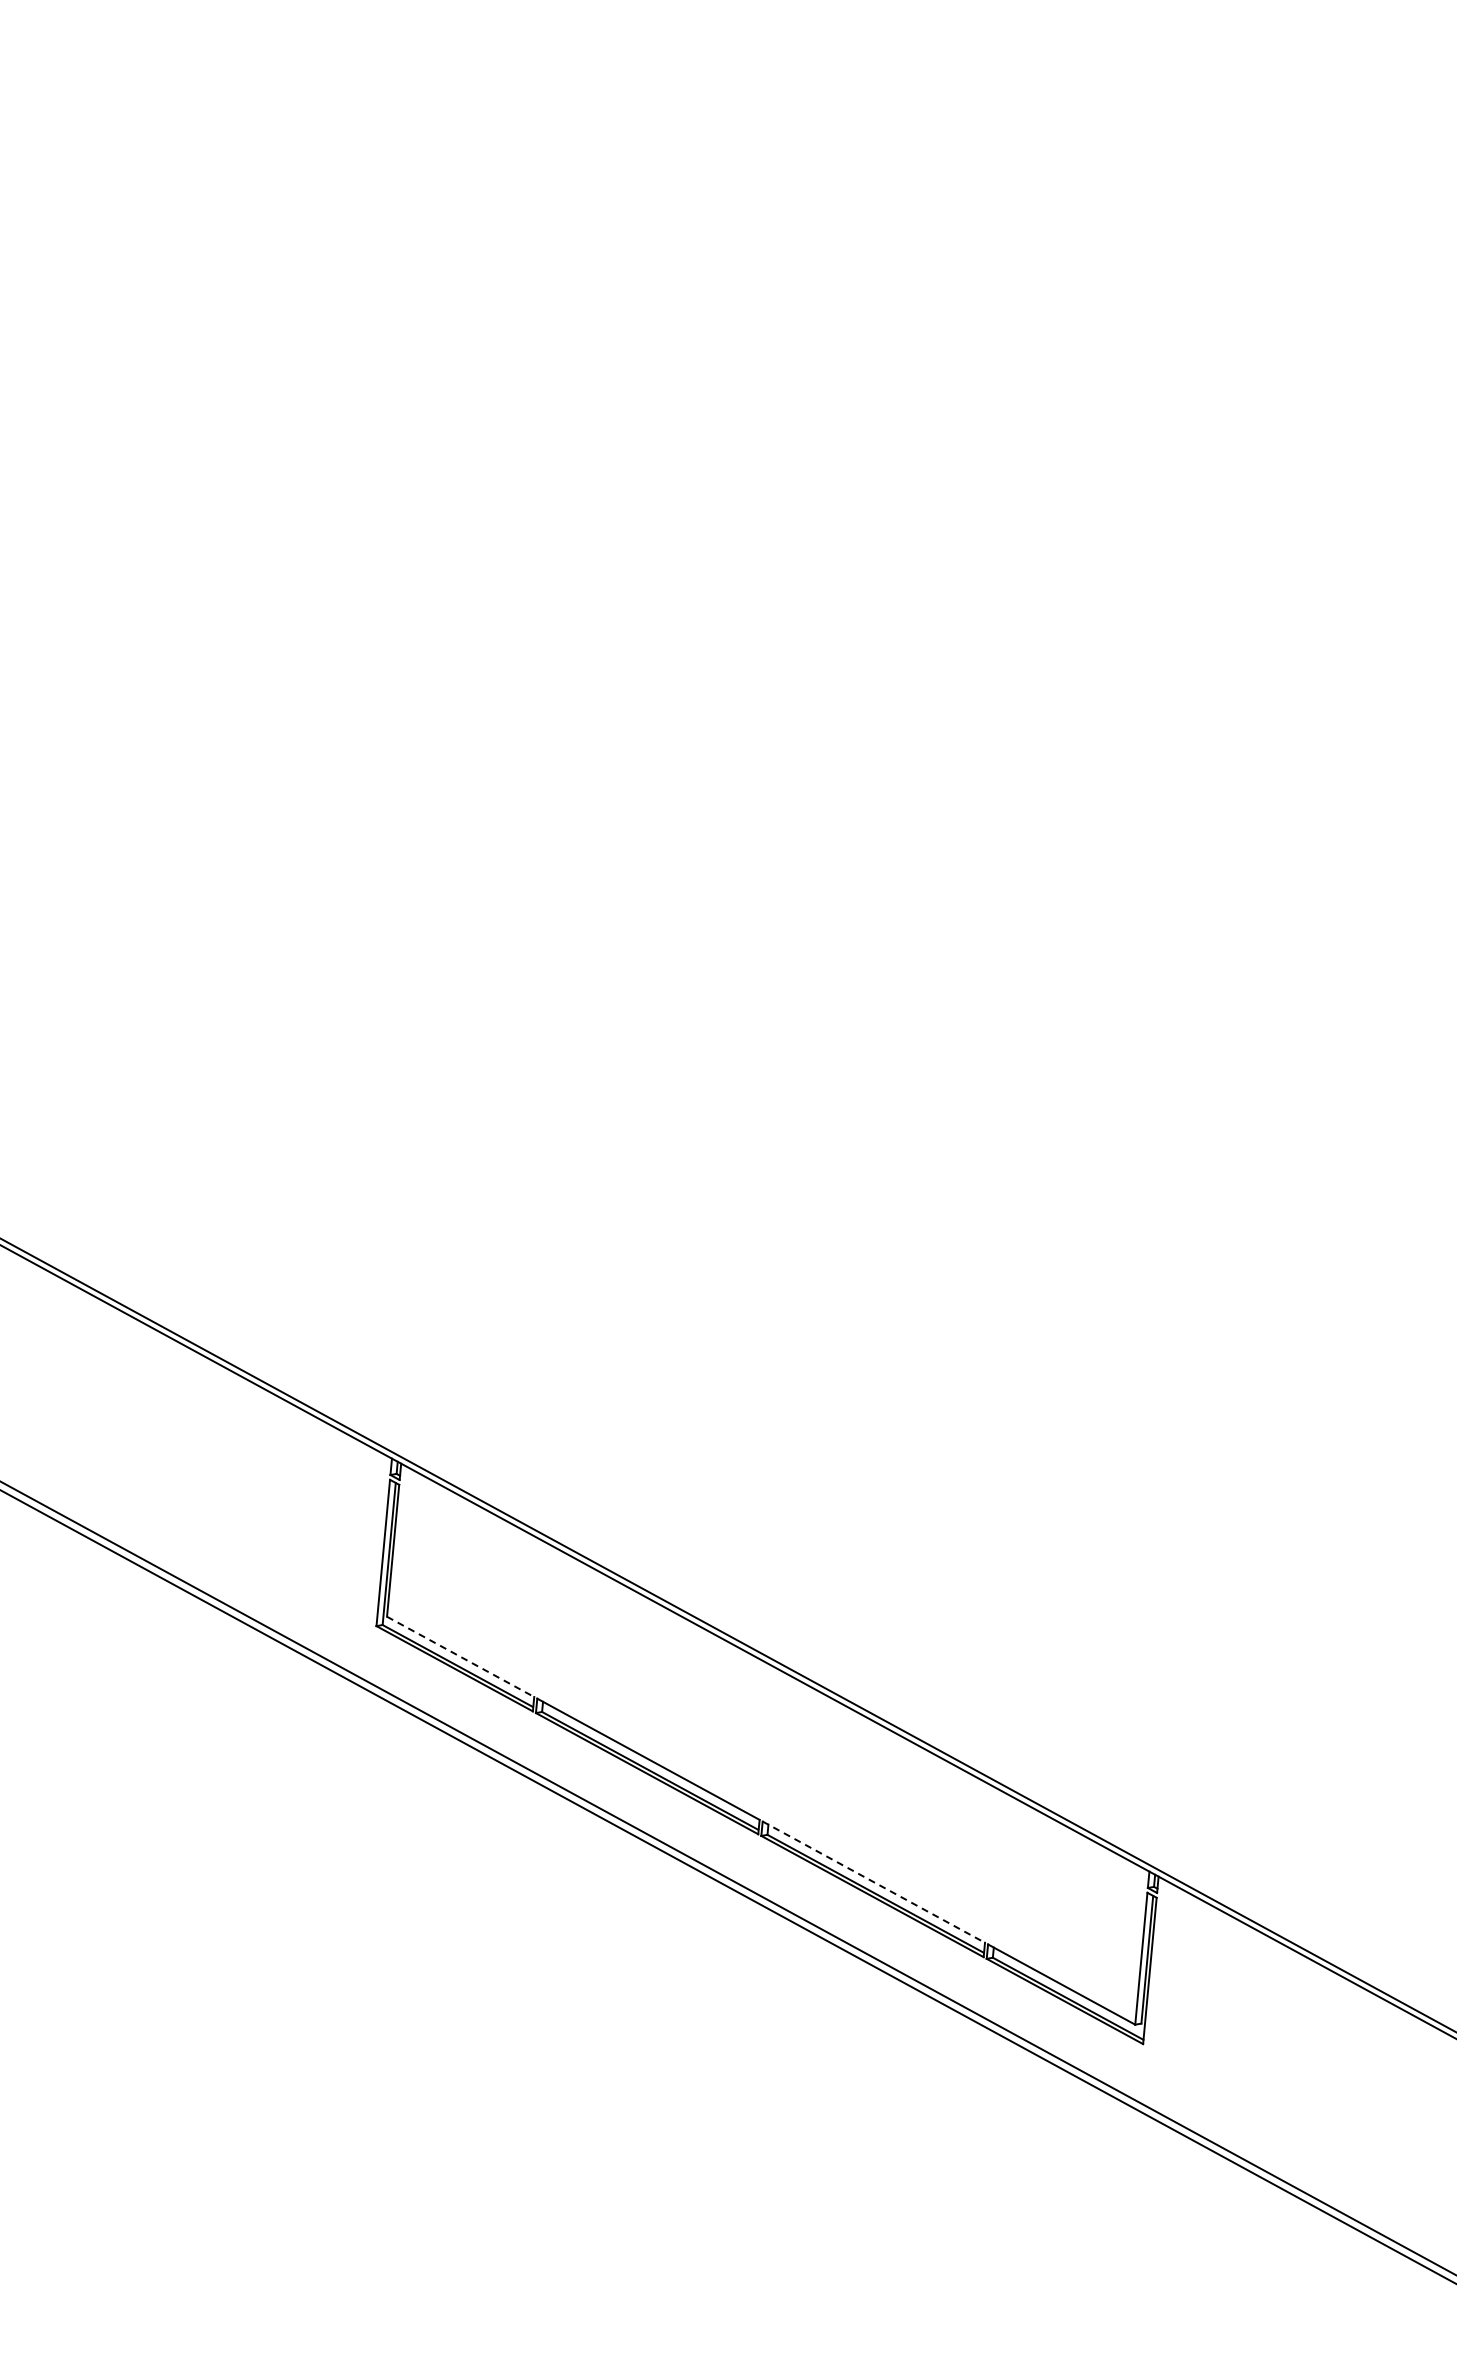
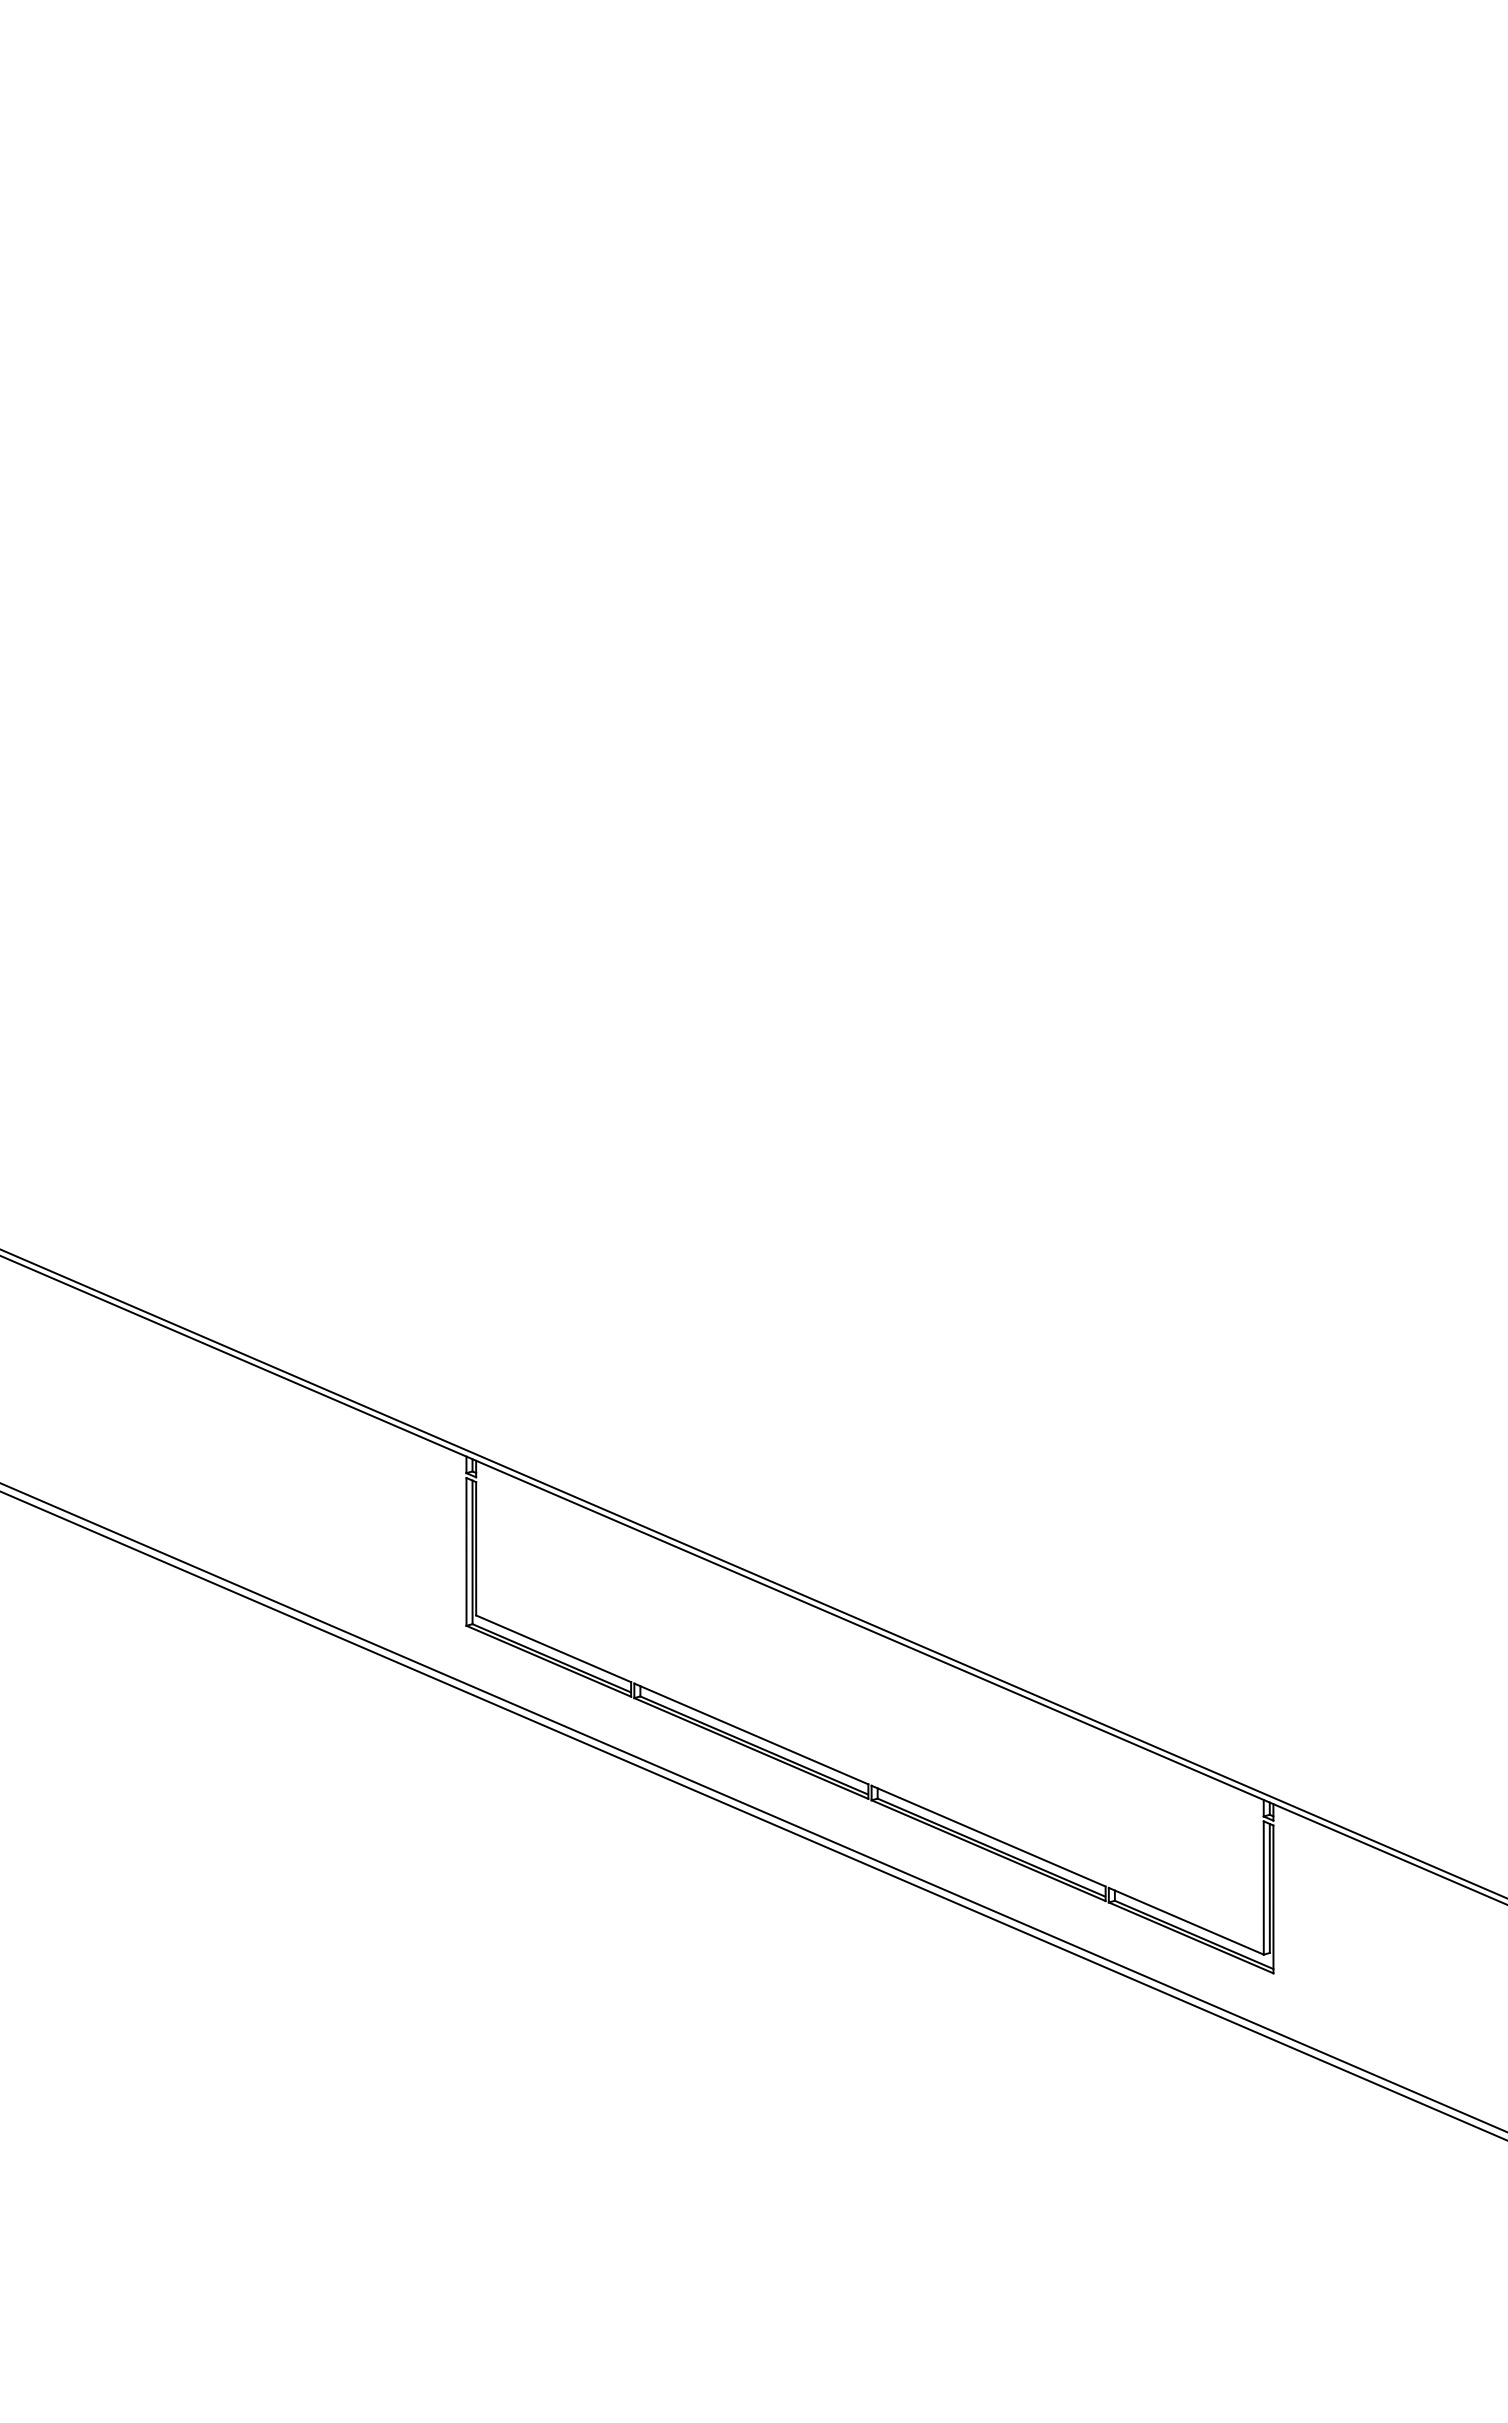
line: (461, 1657) -> (554, 1649), dashed -> solid
line: (874, 1882) -> (989, 1836), dashed -> solid

